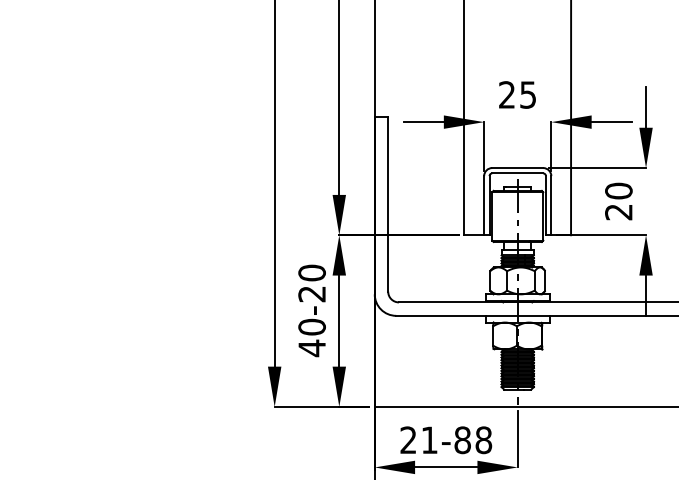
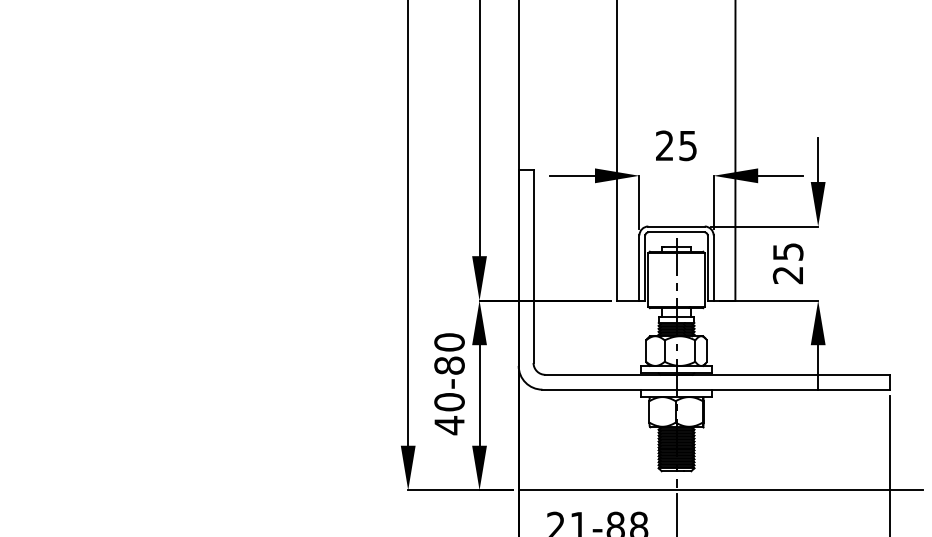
text: (618, 190) -> (787, 251), 20 -> 25
text: (312, 293) -> (449, 365), 40-20 -> 40-80

